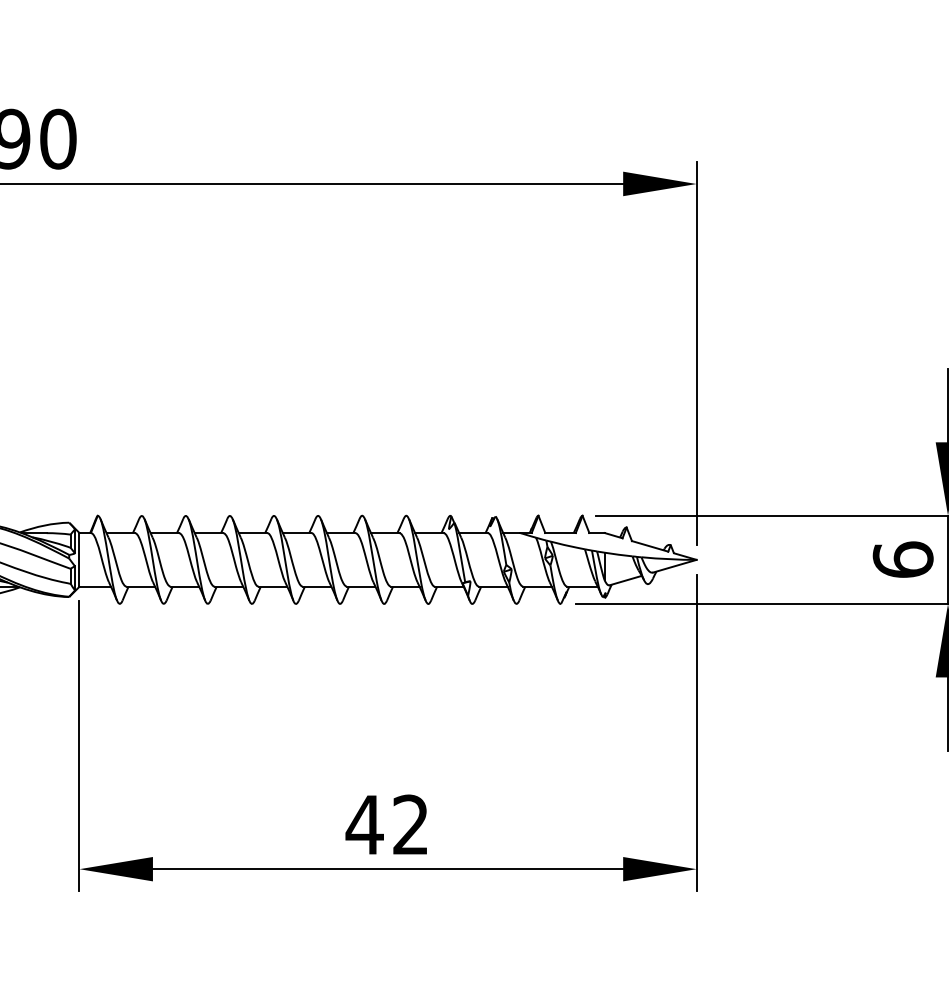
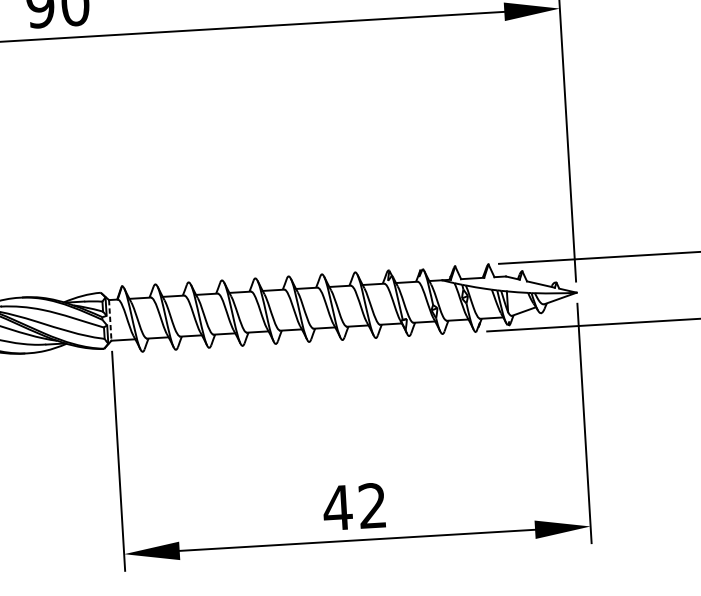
line: (79, 559) -> (110, 320), solid -> dashed

